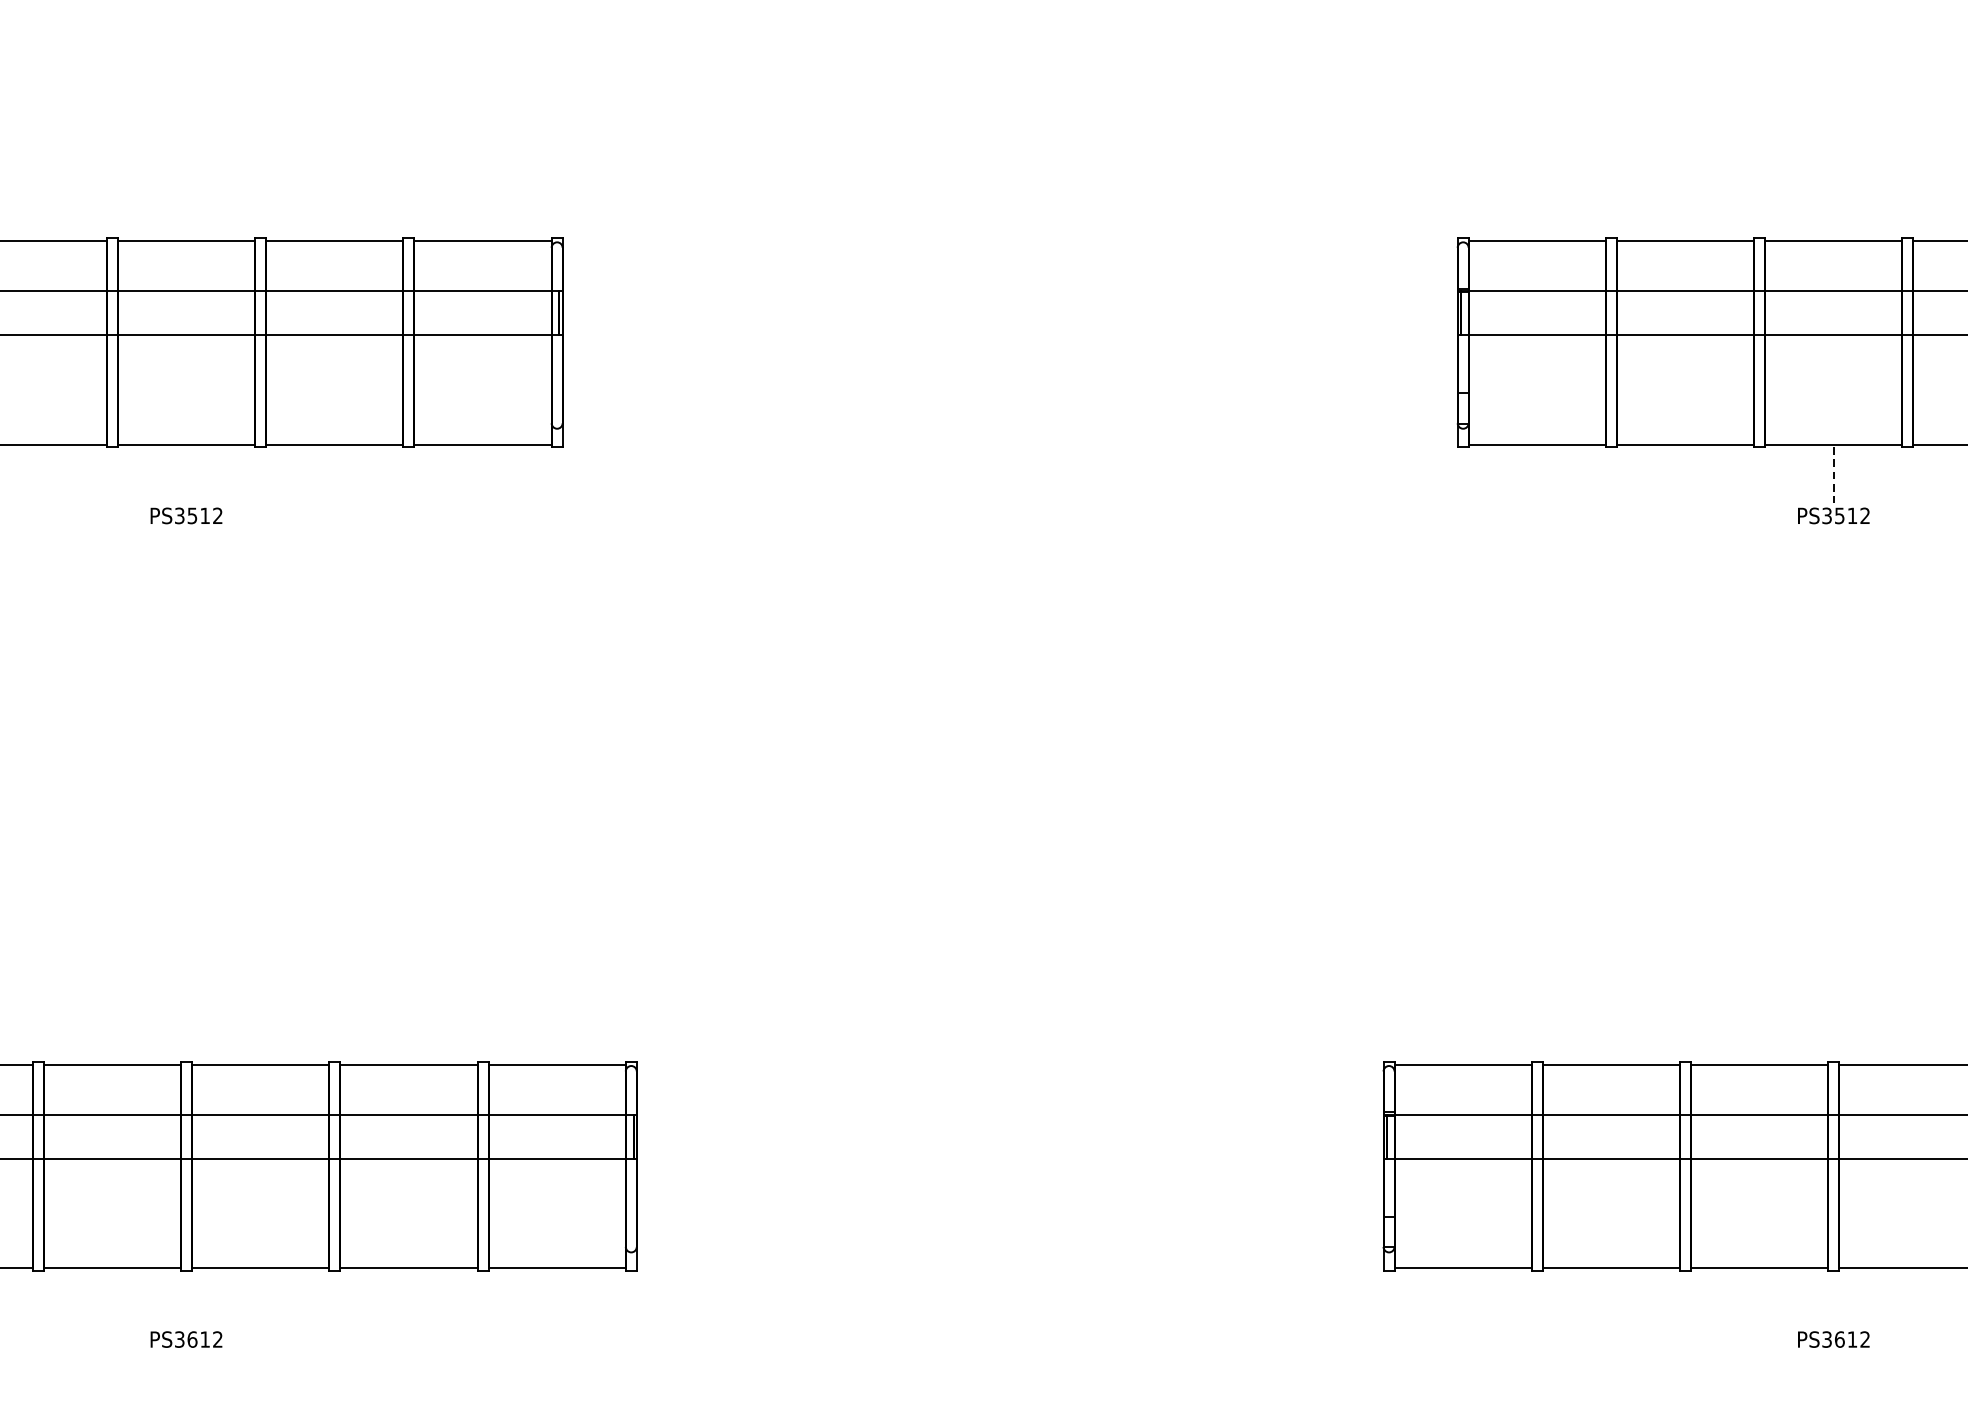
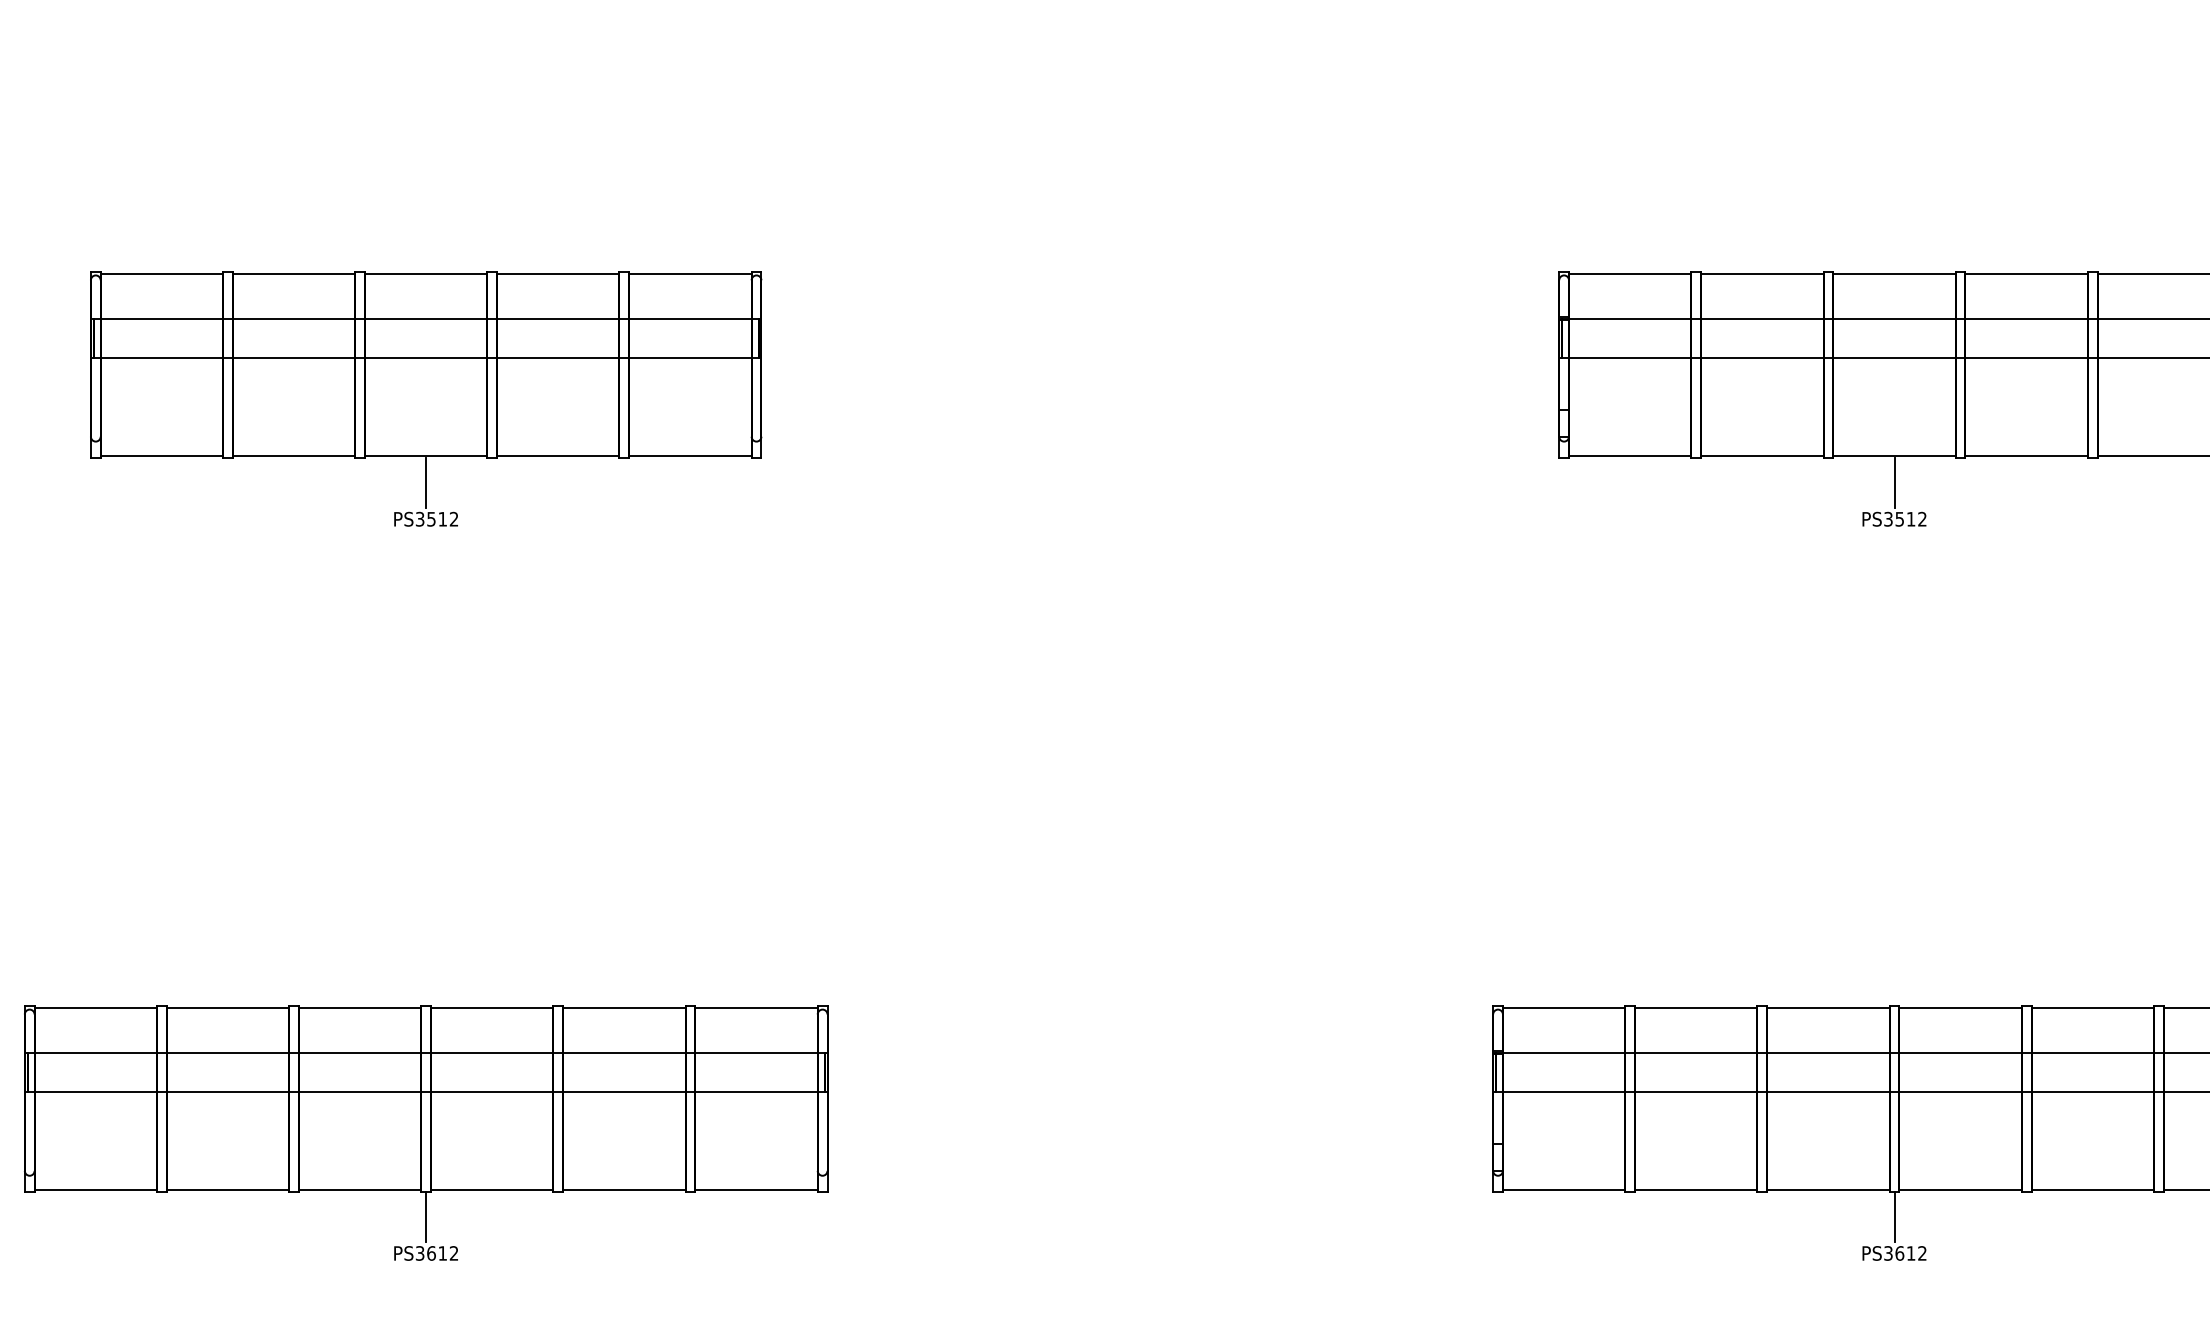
line: (186, 474) -> (426, 482), added
line: (1833, 475) -> (1894, 483), dashed -> solid
line: (186, 1298) -> (426, 1216), added
line: (1833, 1298) -> (1894, 1216), added

